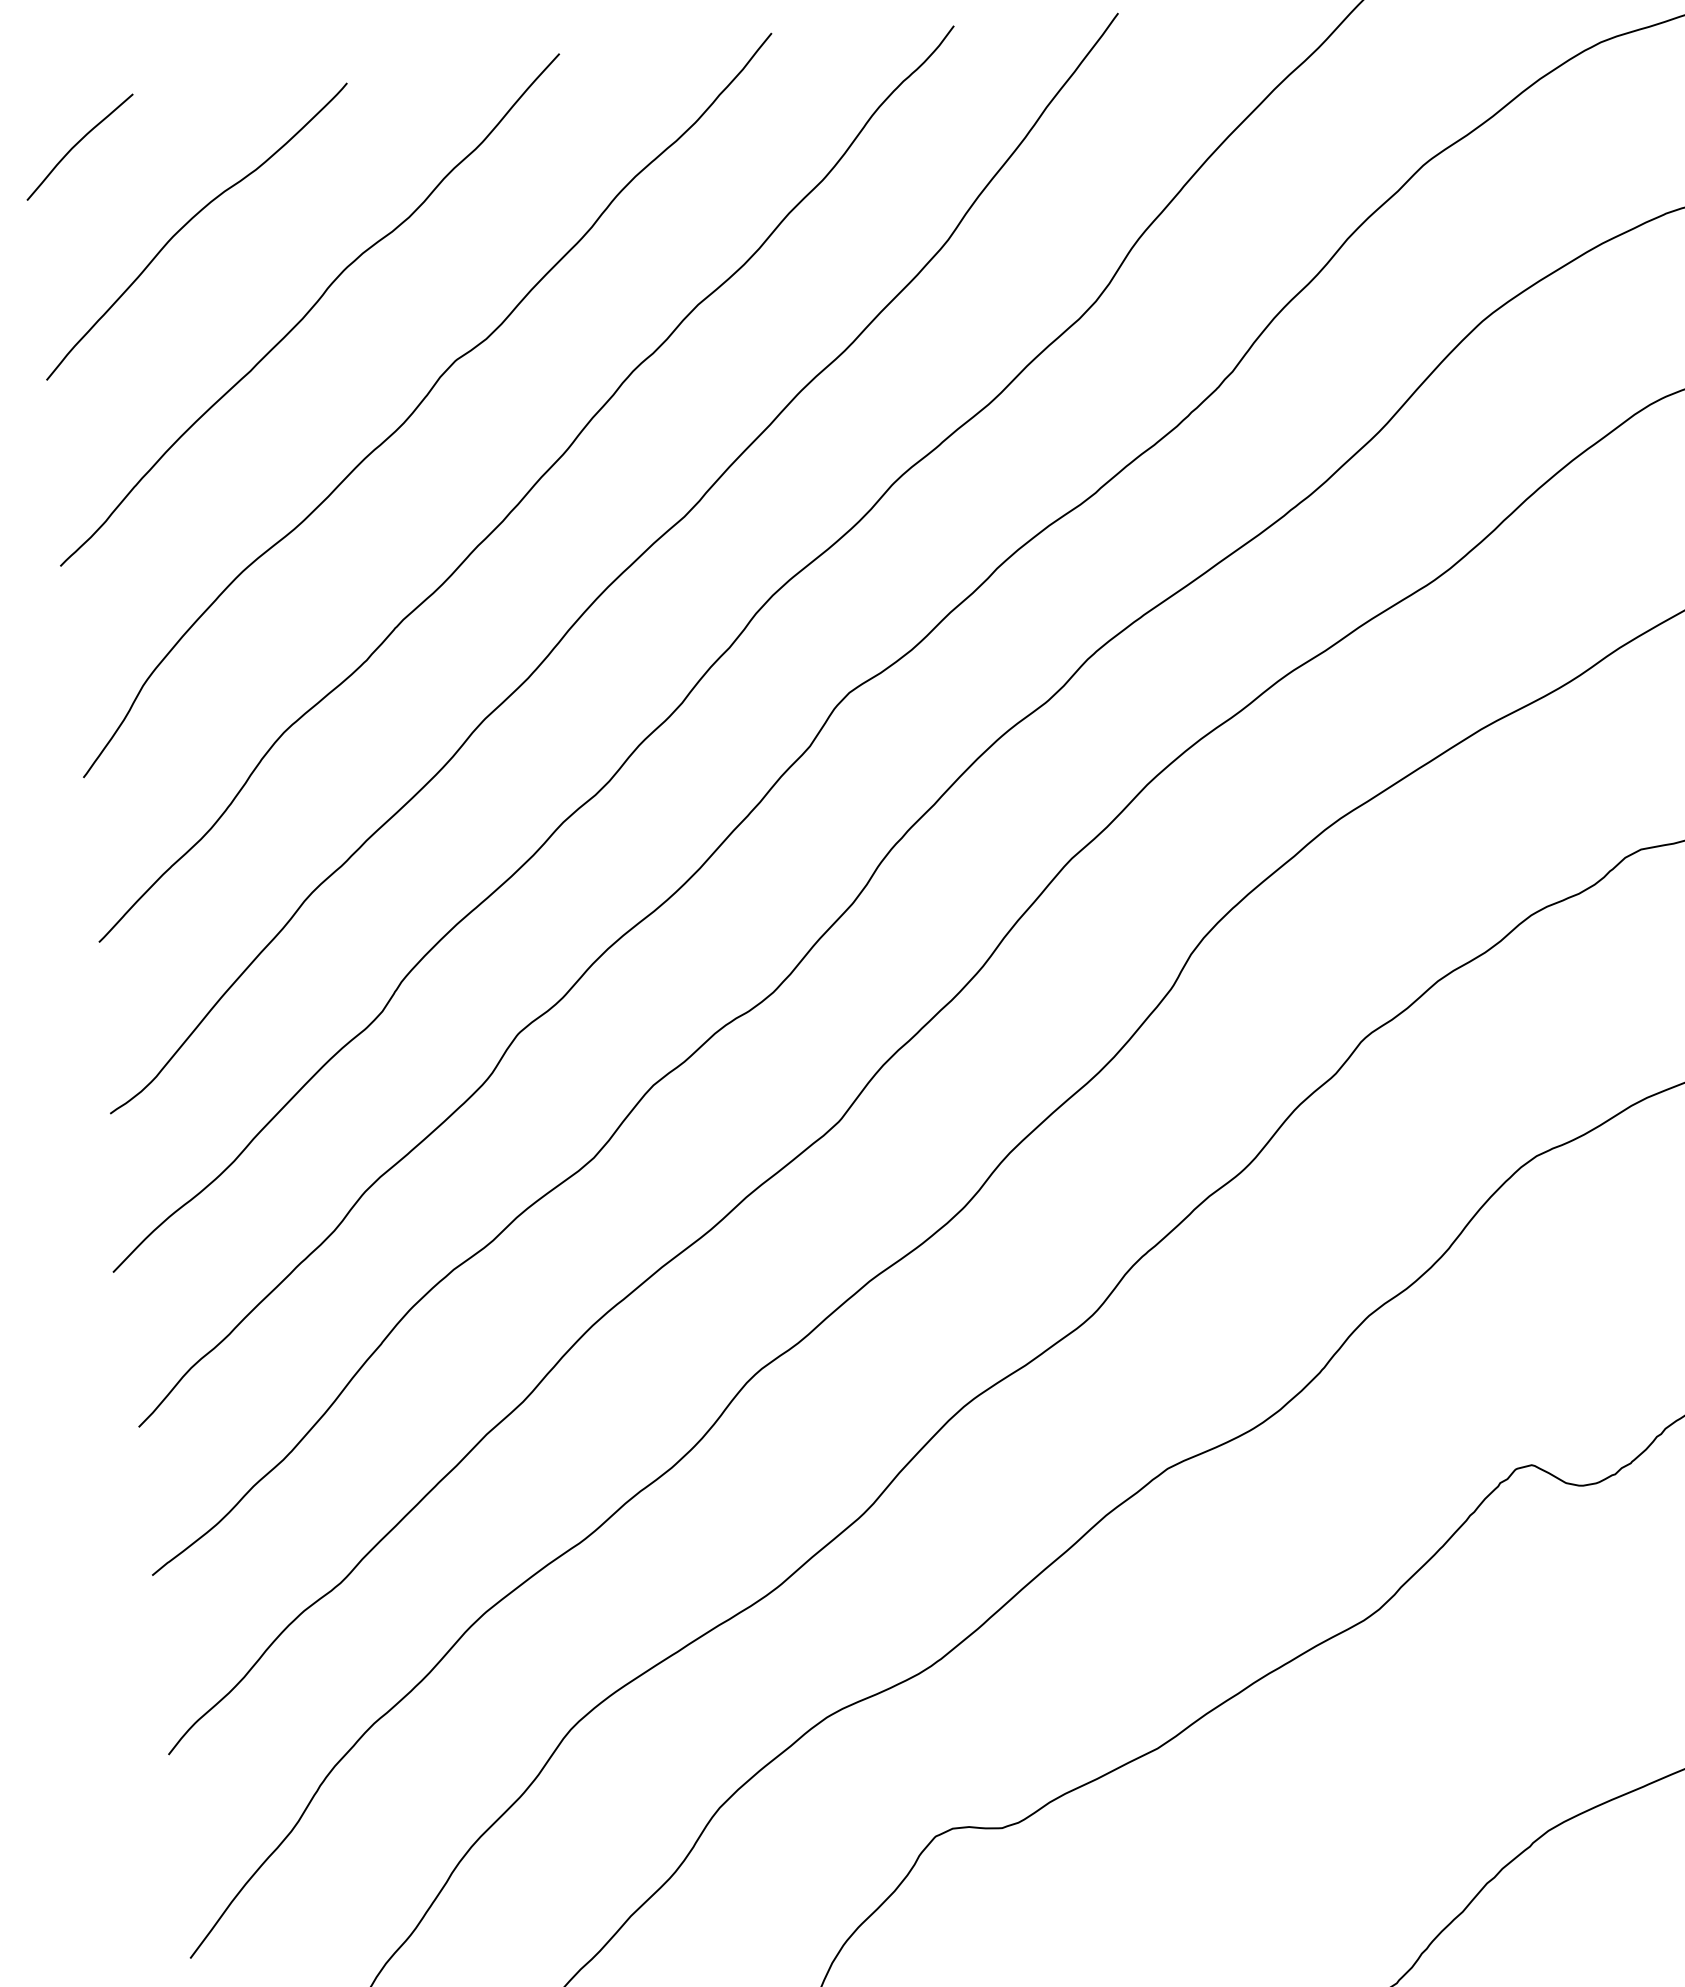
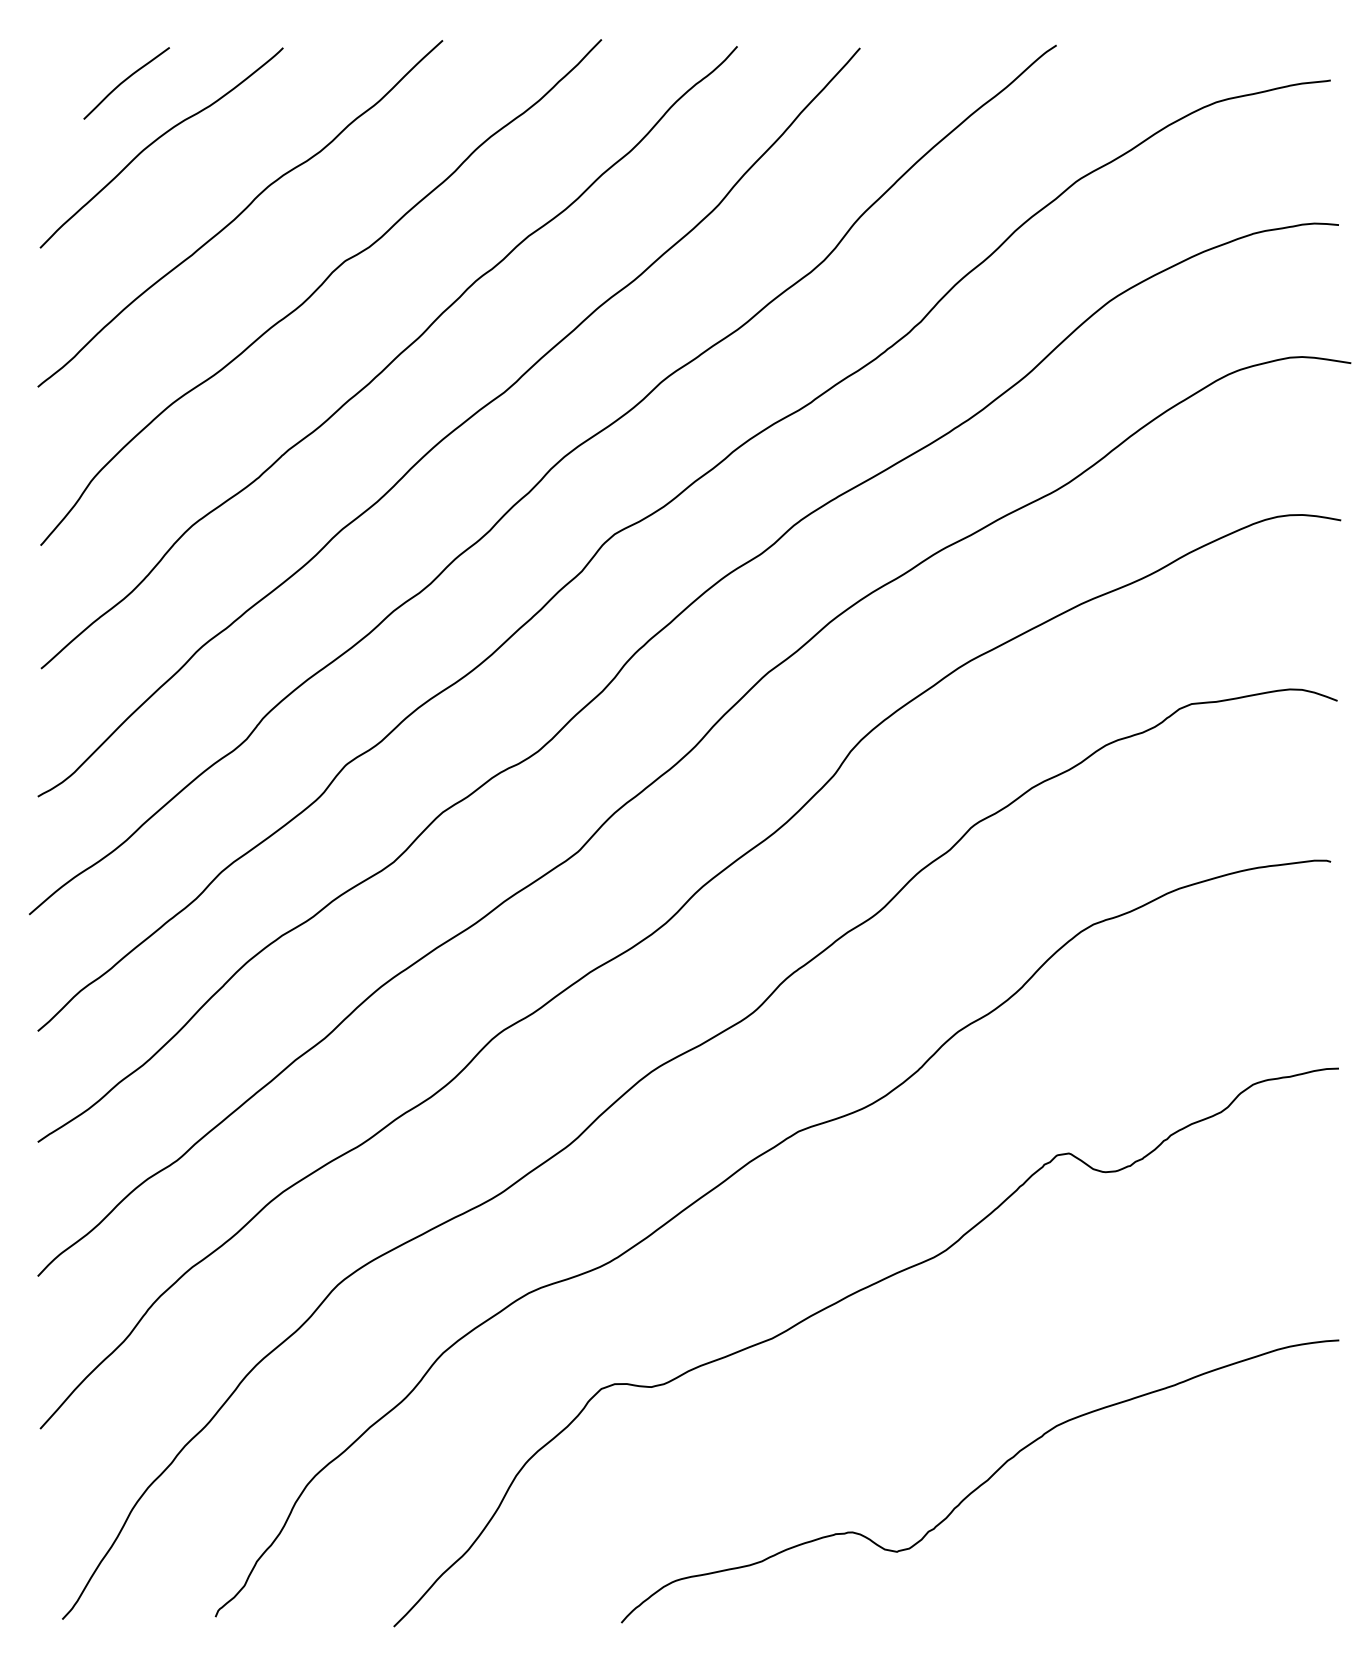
curve: (78, 144) -> (125, 81), moved

